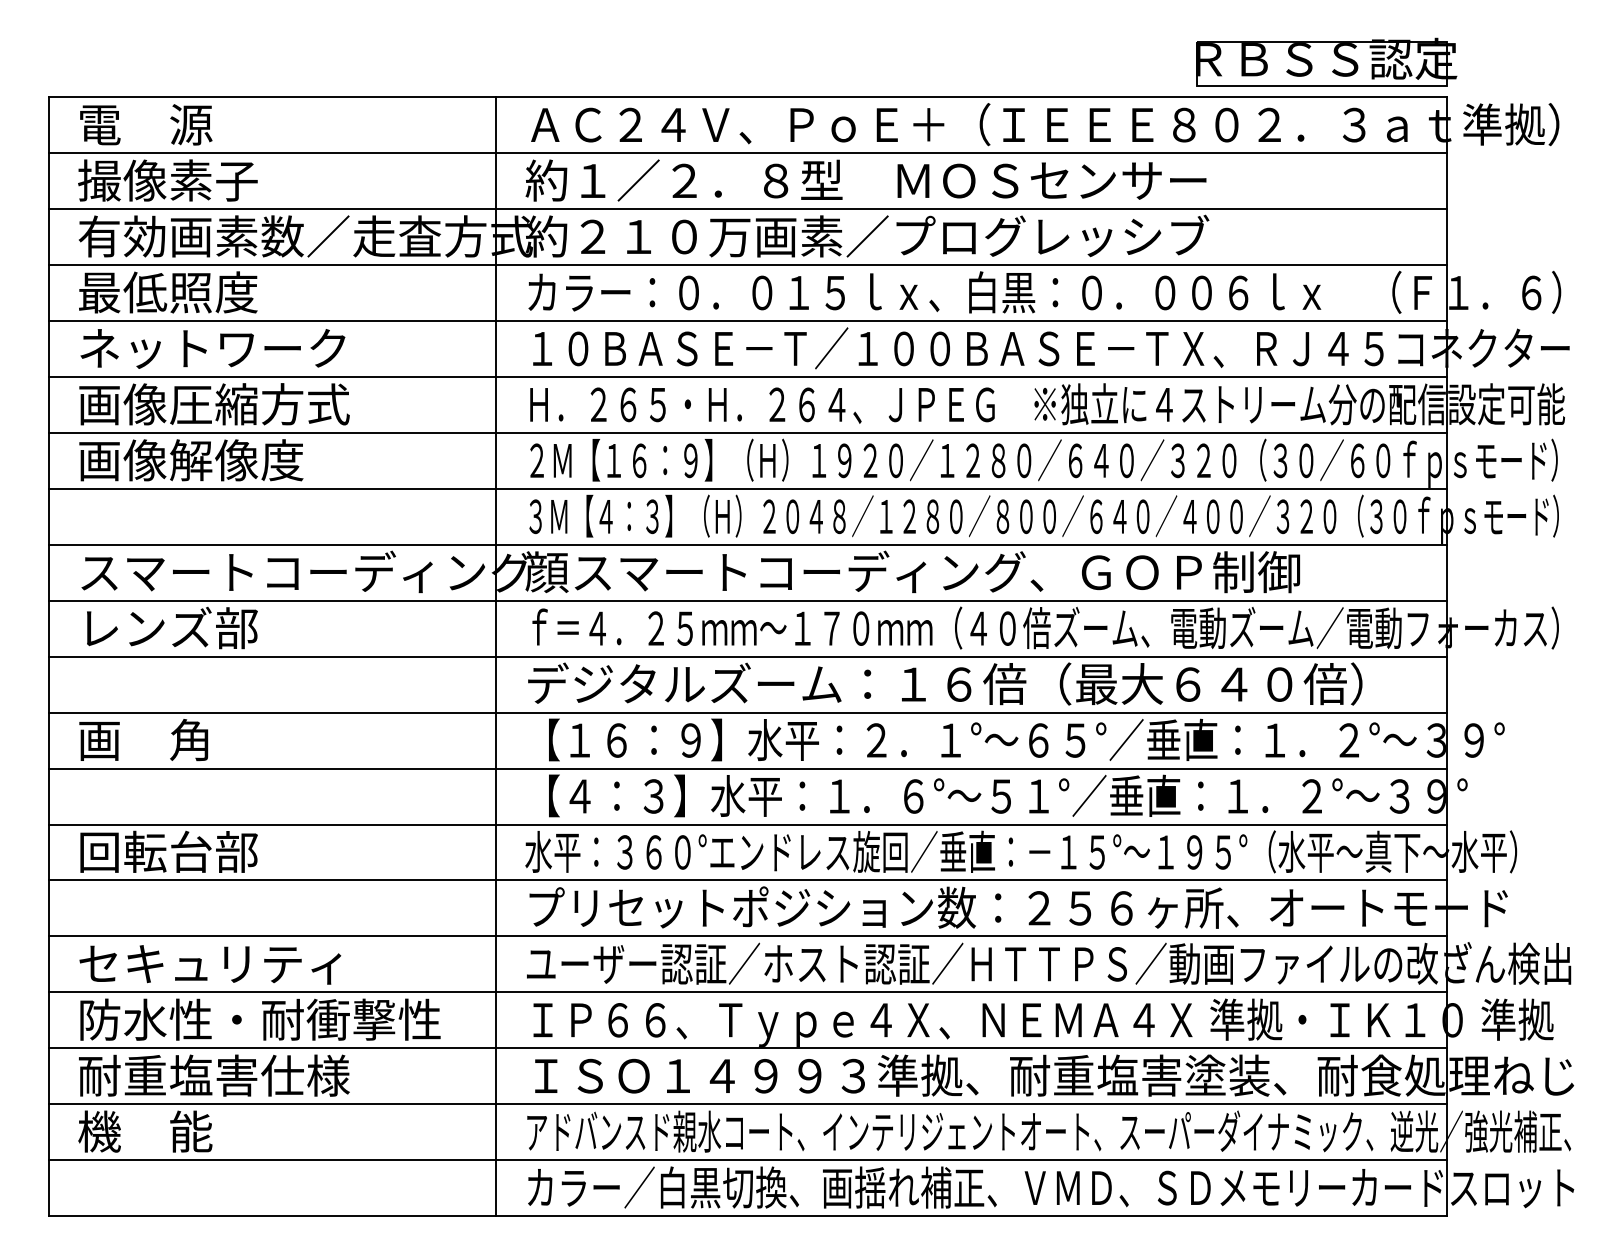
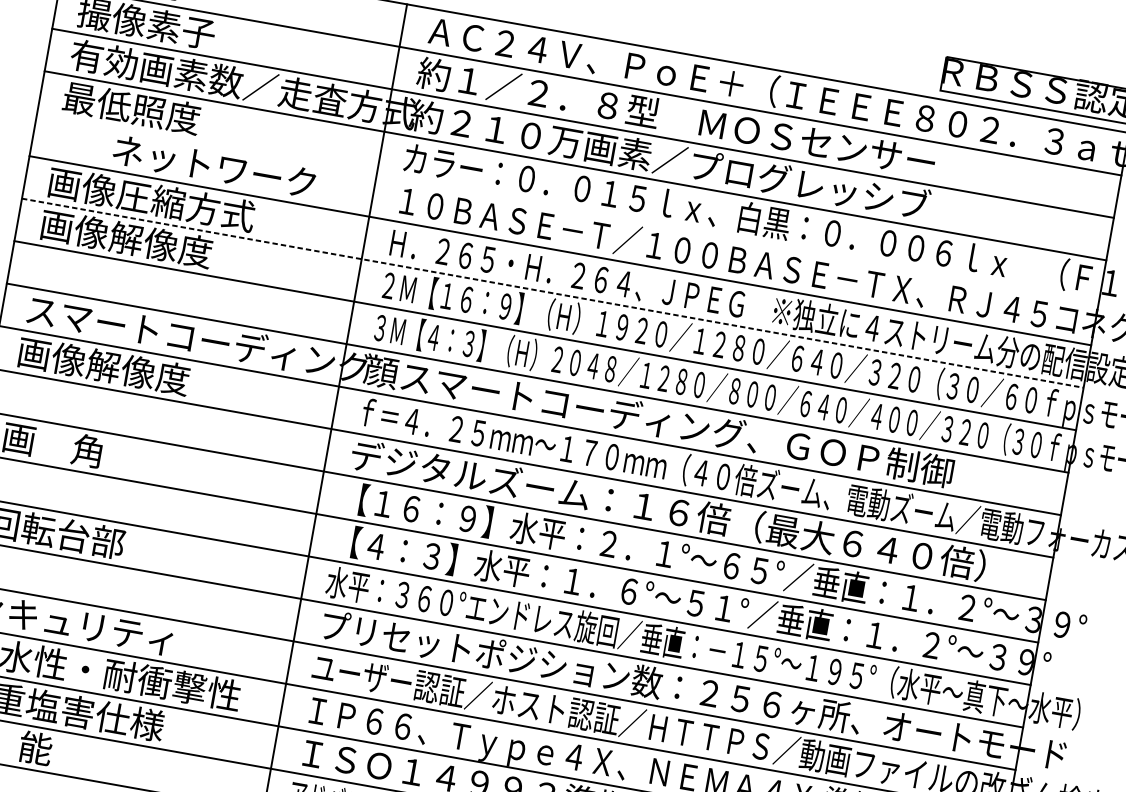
line: (747, 321) -> (567, 208), removed
text: (212, 348) -> (213, 166), moved
line: (748, 432) -> (553, 292), solid -> dashed
text: (191, 627) -> (104, 365), レンズ部 -> 画像解像度

